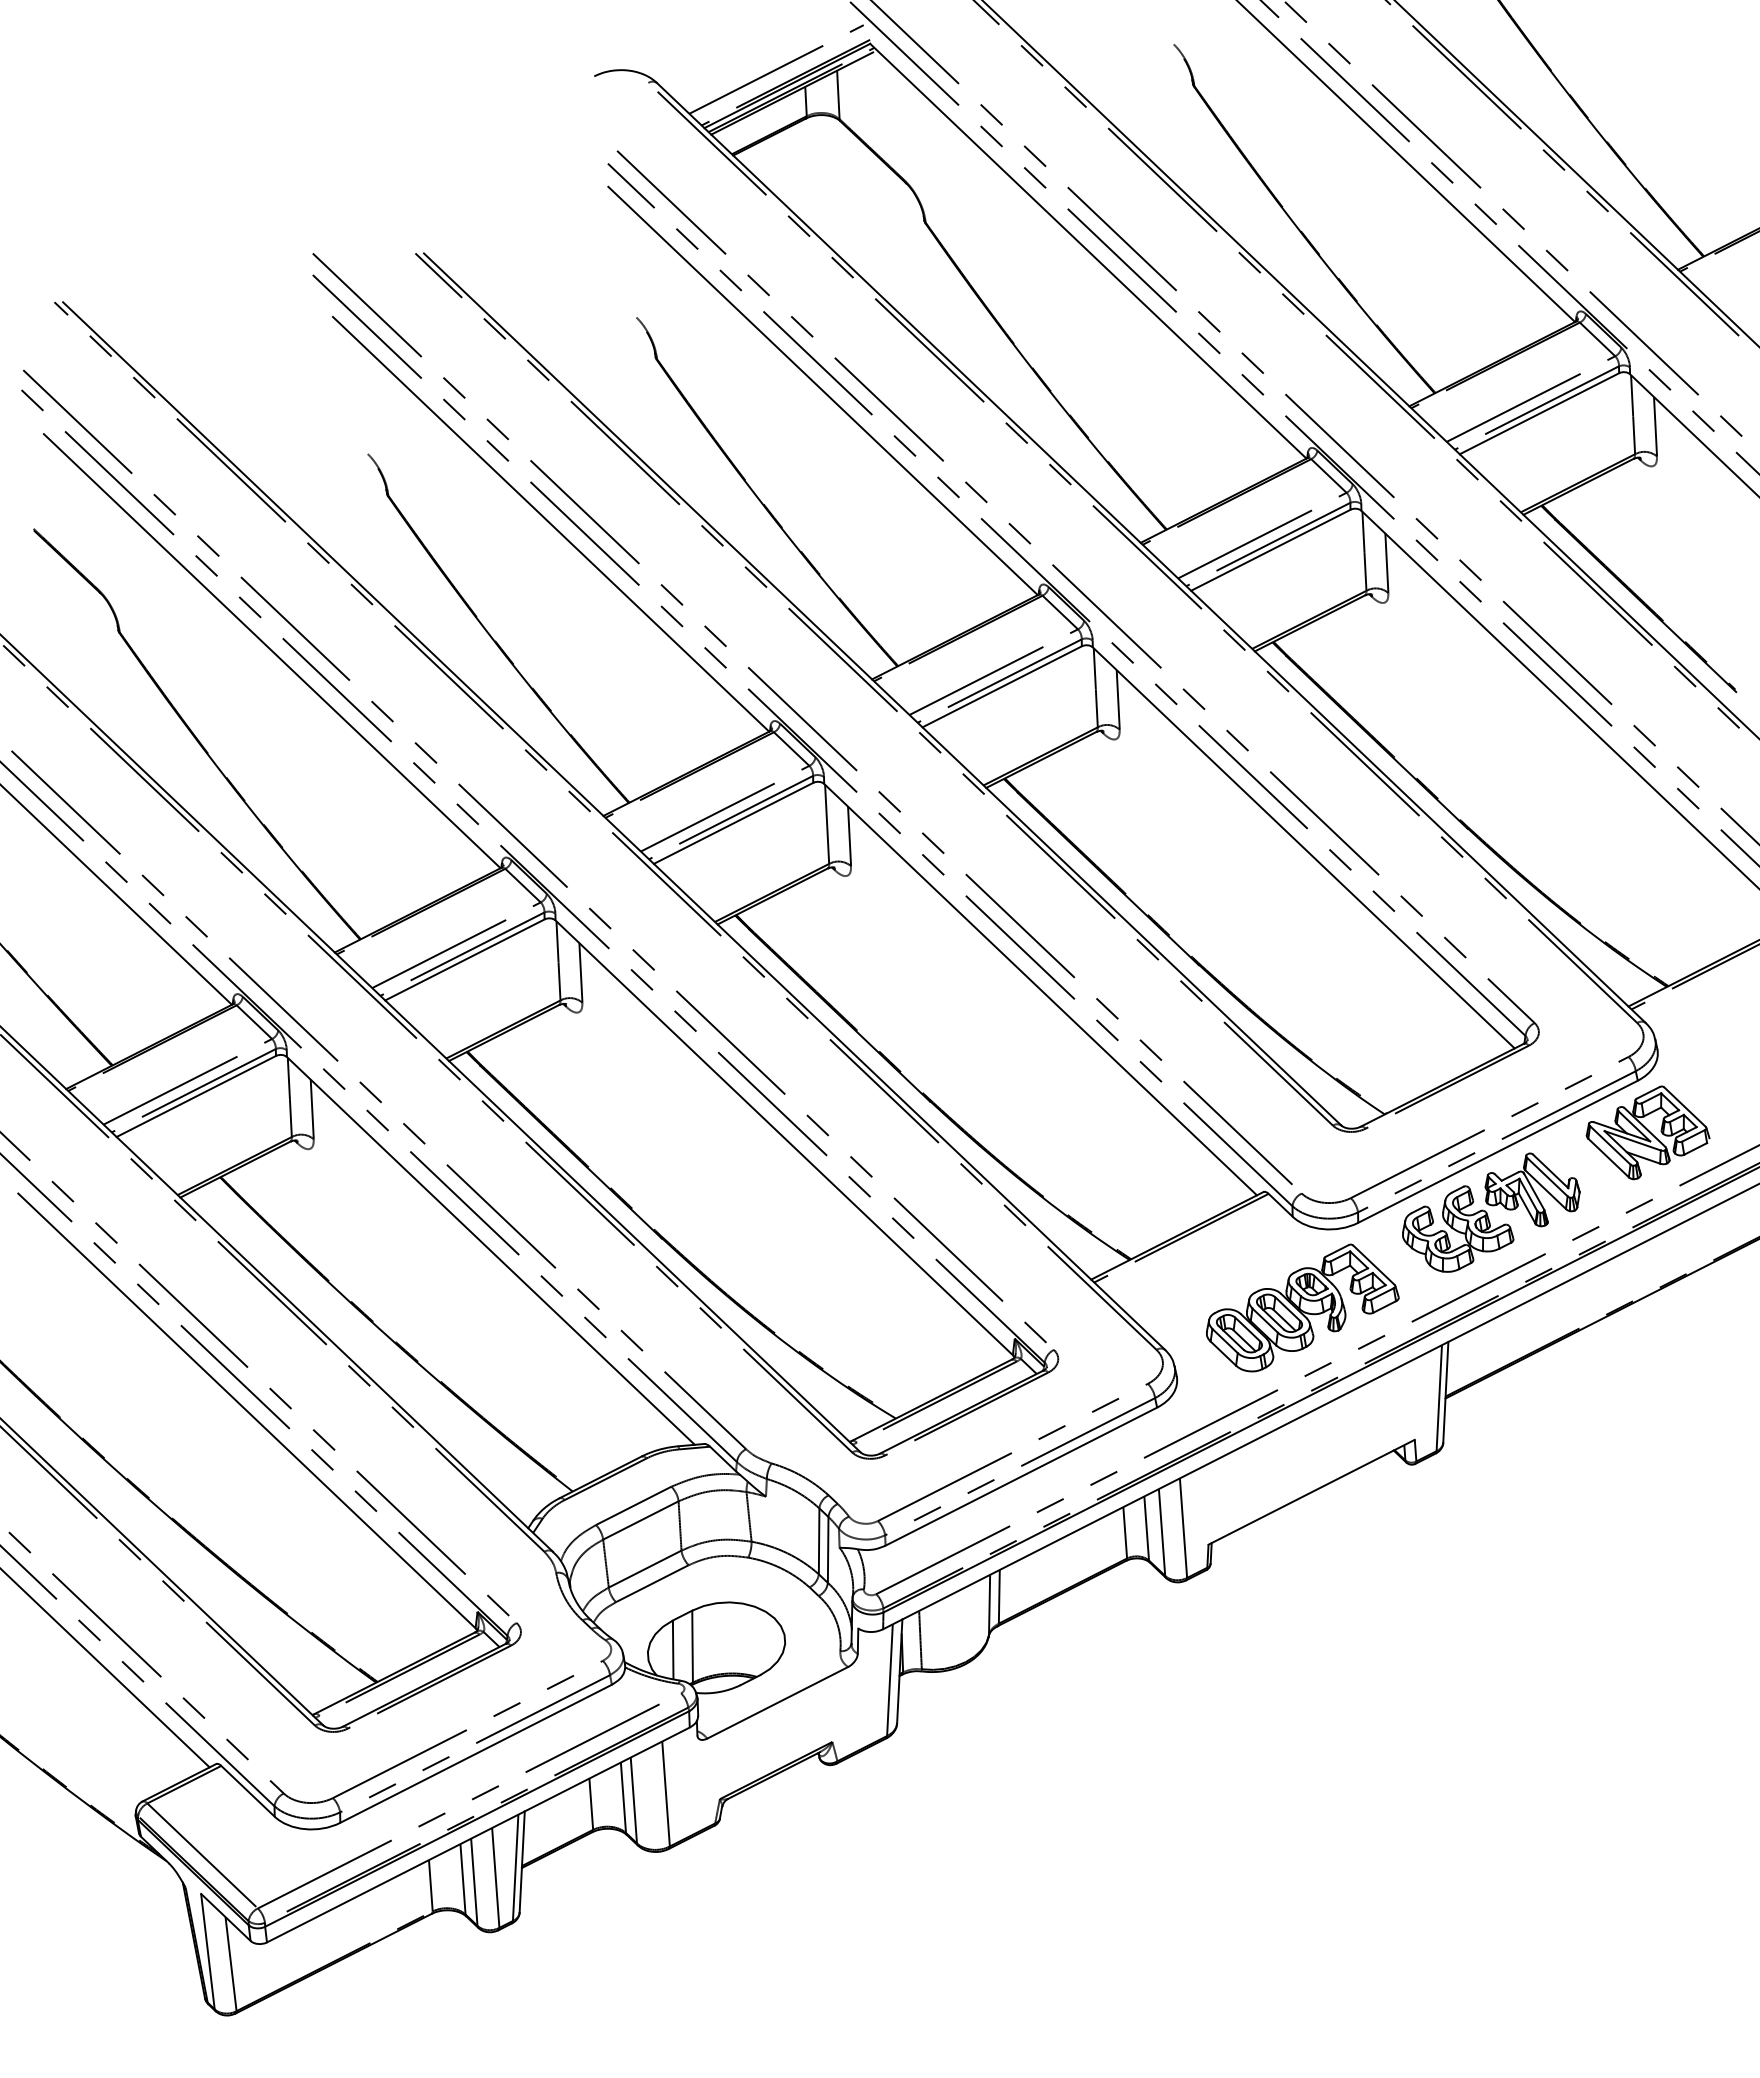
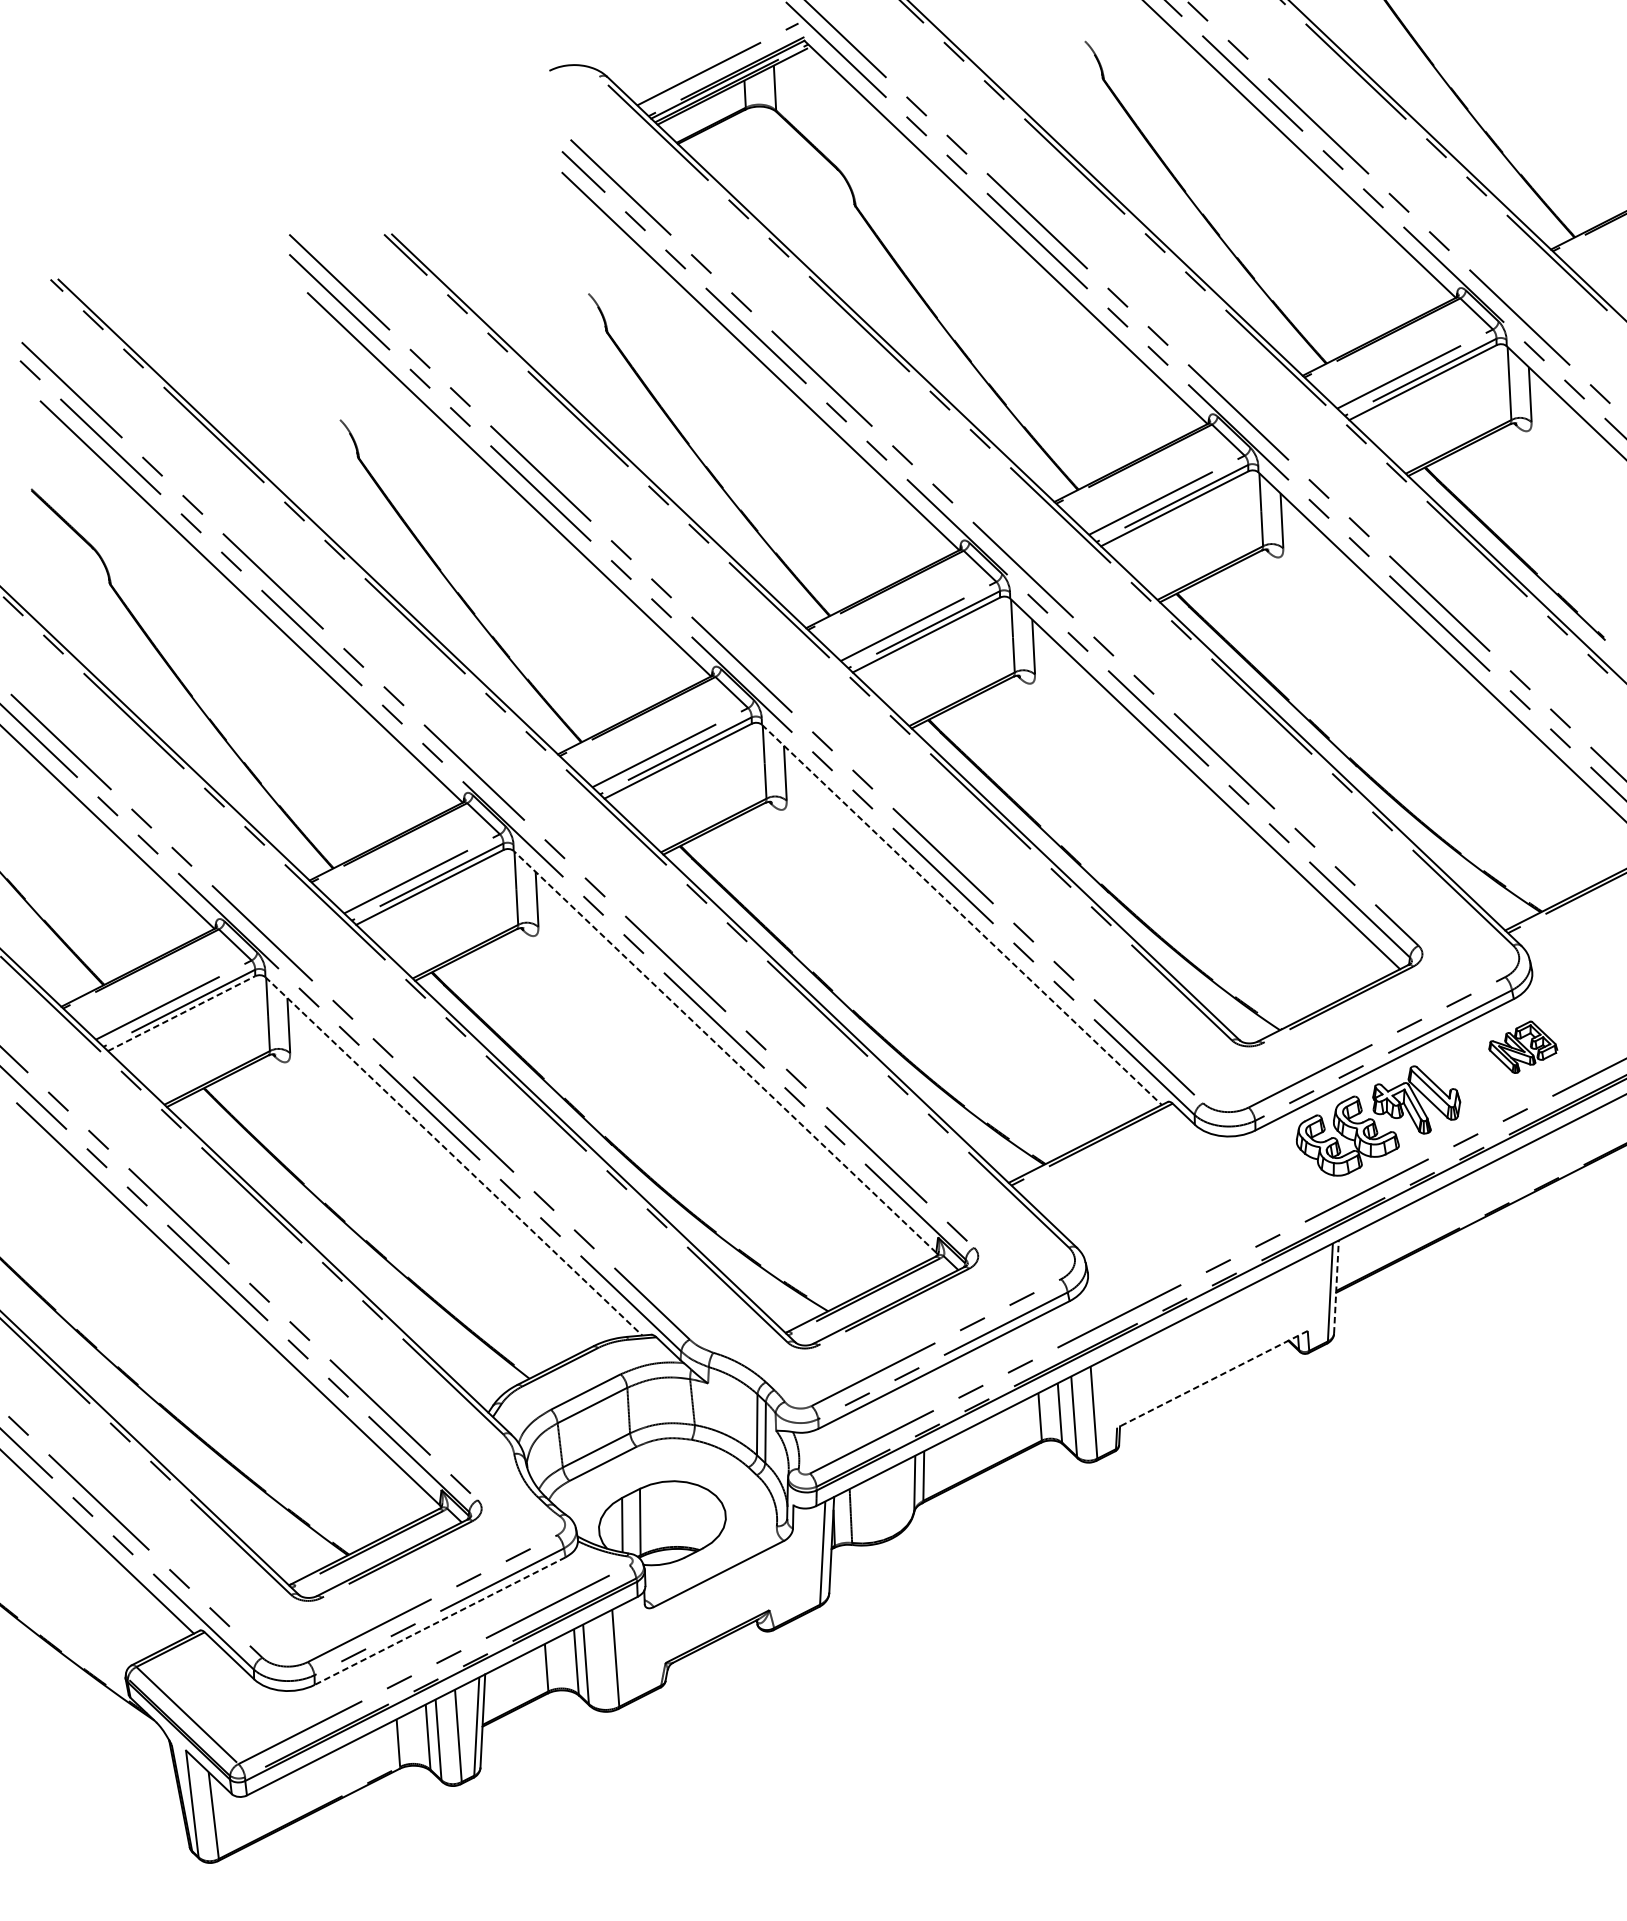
line: (1040, 989) -> (961, 914), solid -> dashed
line: (196, 1096) -> (181, 1013), solid -> dashed
part: (1647, 1132) -> (1522, 1046), size x0.6
line: (783, 1137) -> (724, 1051), solid -> dashed
line: (491, 1251) -> (454, 1156), solid -> dashed
part: (1302, 1307) -> (1203, 1208), removed
line: (1445, 1391) -> (1336, 1286), solid -> dashed
line: (1311, 1492) -> (1212, 1379), solid -> dashed
line: (475, 1754) -> (439, 1621), solid -> dashed

